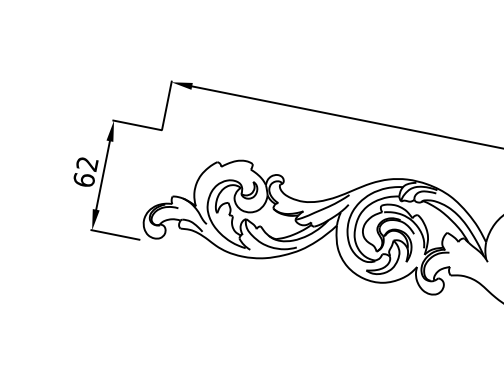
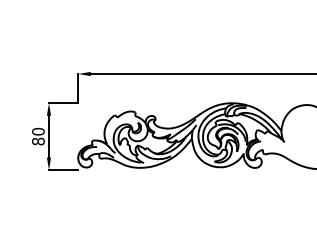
text: (85, 171) -> (38, 136), 62 -> 80

